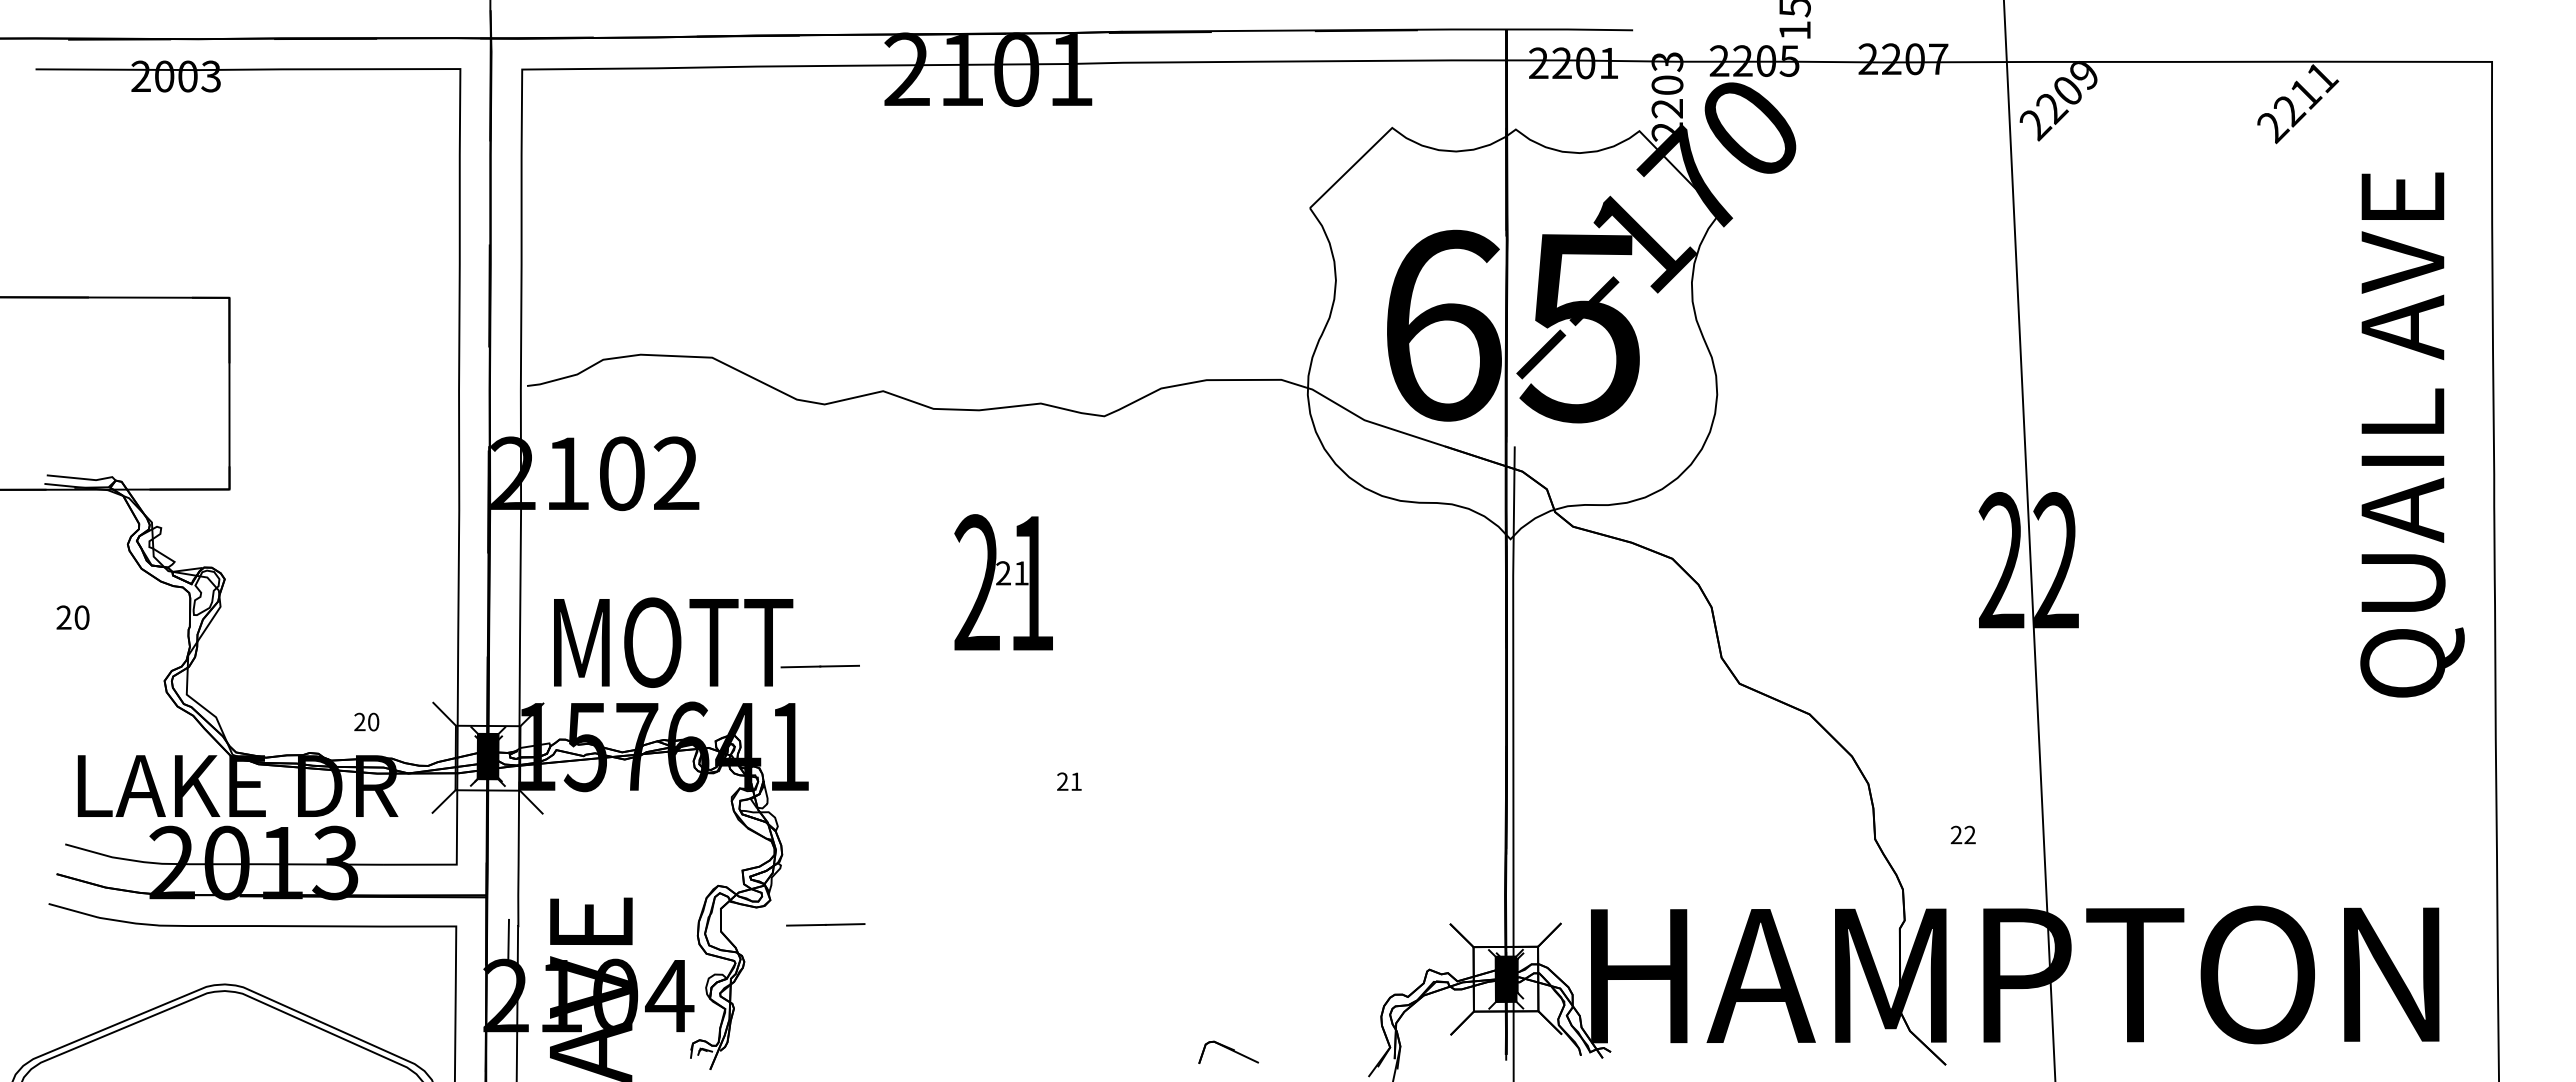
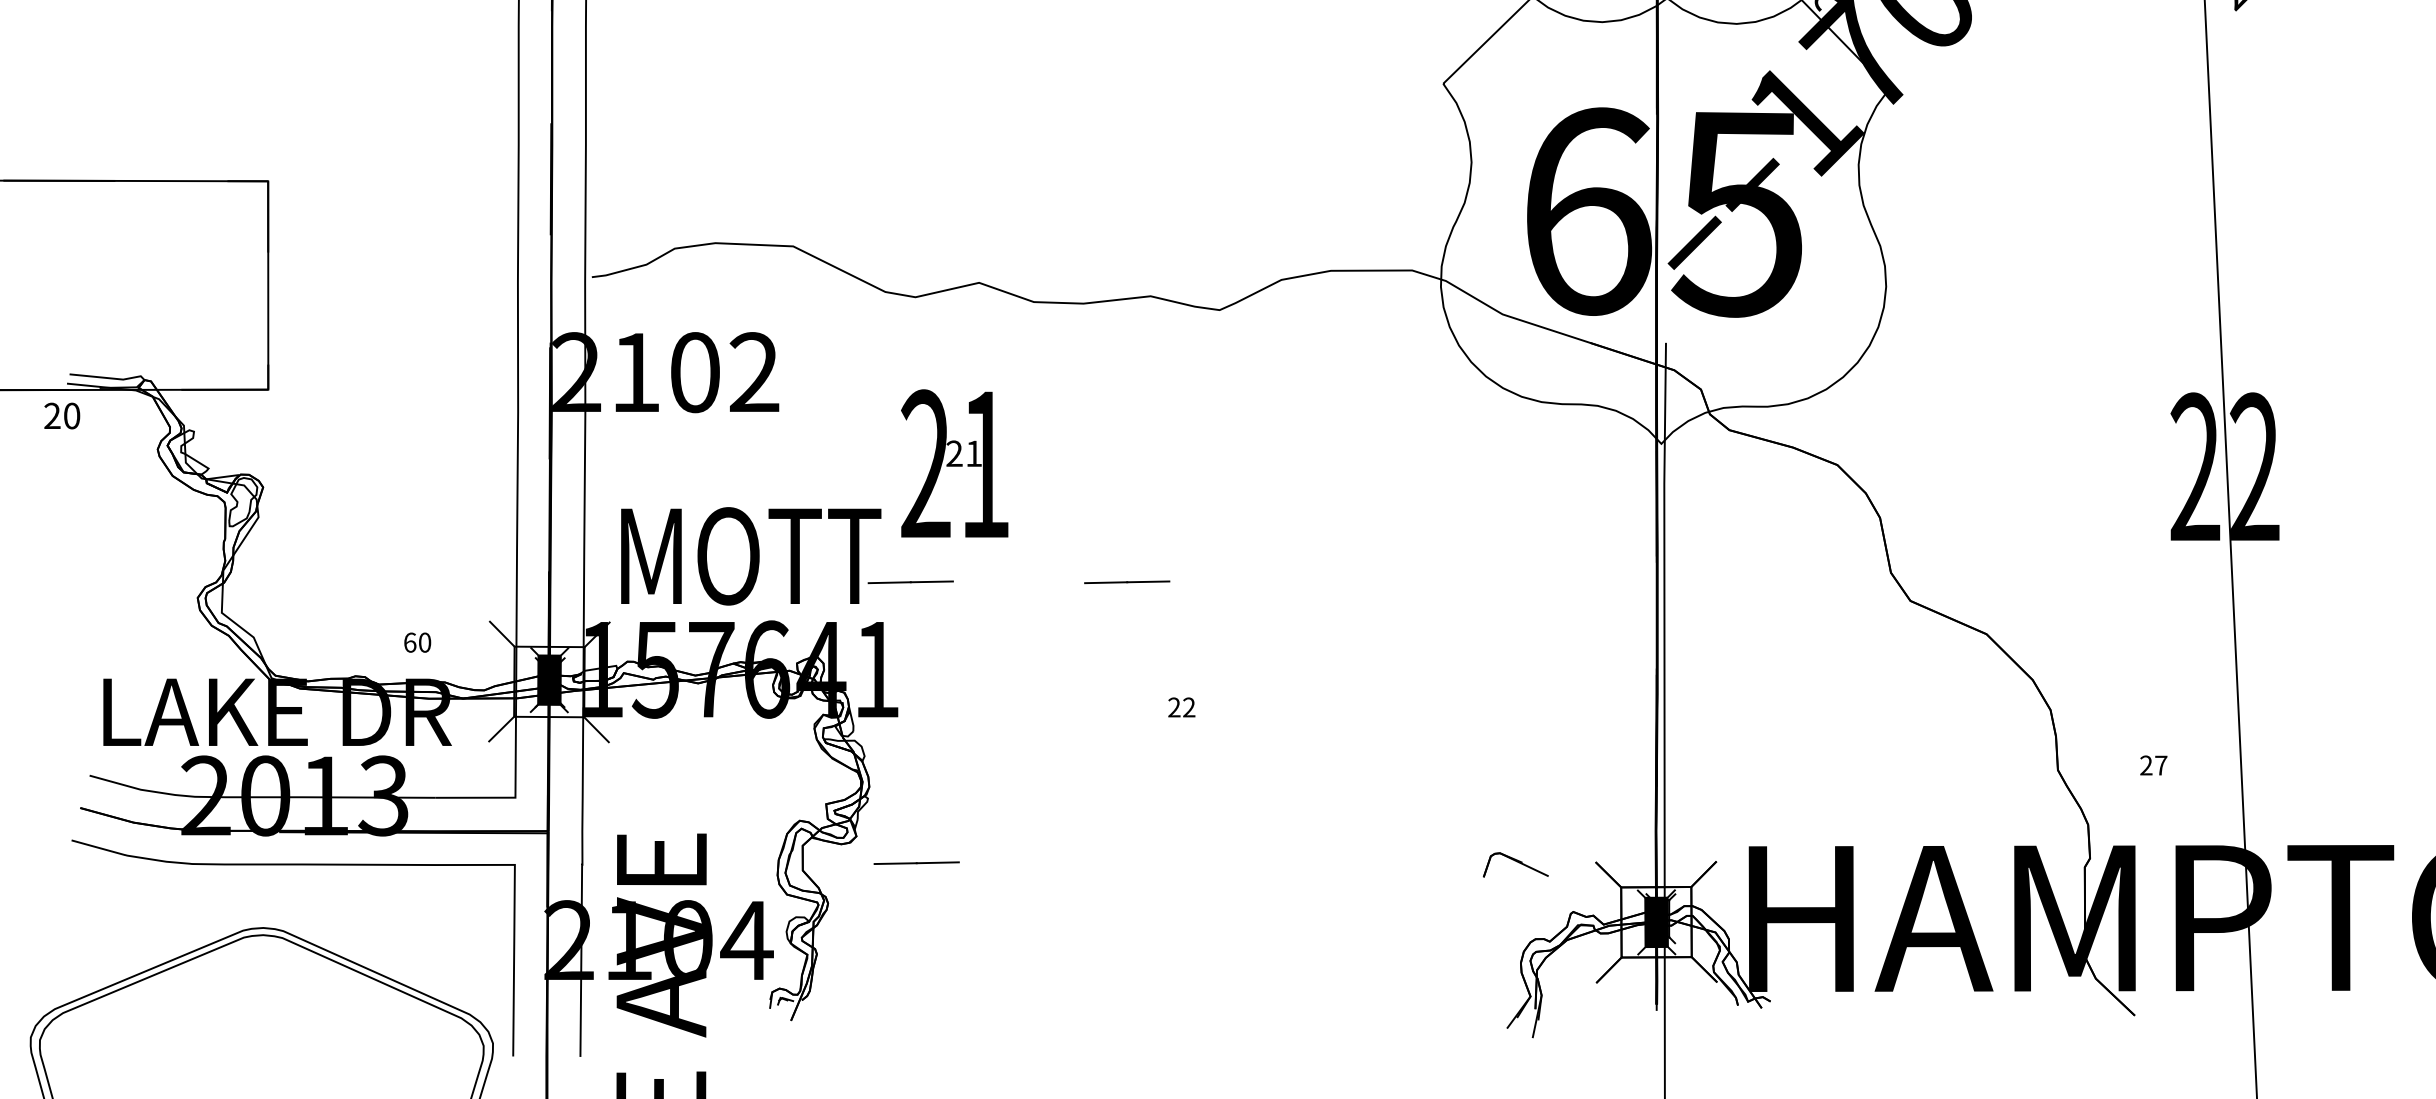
text: (1003, 582) -> (954, 463), moved
text: (72, 617) -> (61, 415), moved
line: (1018, 666) -> (1126, 582), added
text: (359, 721) -> (409, 642), 20 -> 60
text: (1075, 781) -> (1188, 707), 21 -> 22
text: (1969, 834) -> (2160, 764), 22 -> 27
line: (508, 939) -> (571, 879), removed
part: (1228, 1051) -> (1515, 863), moved

